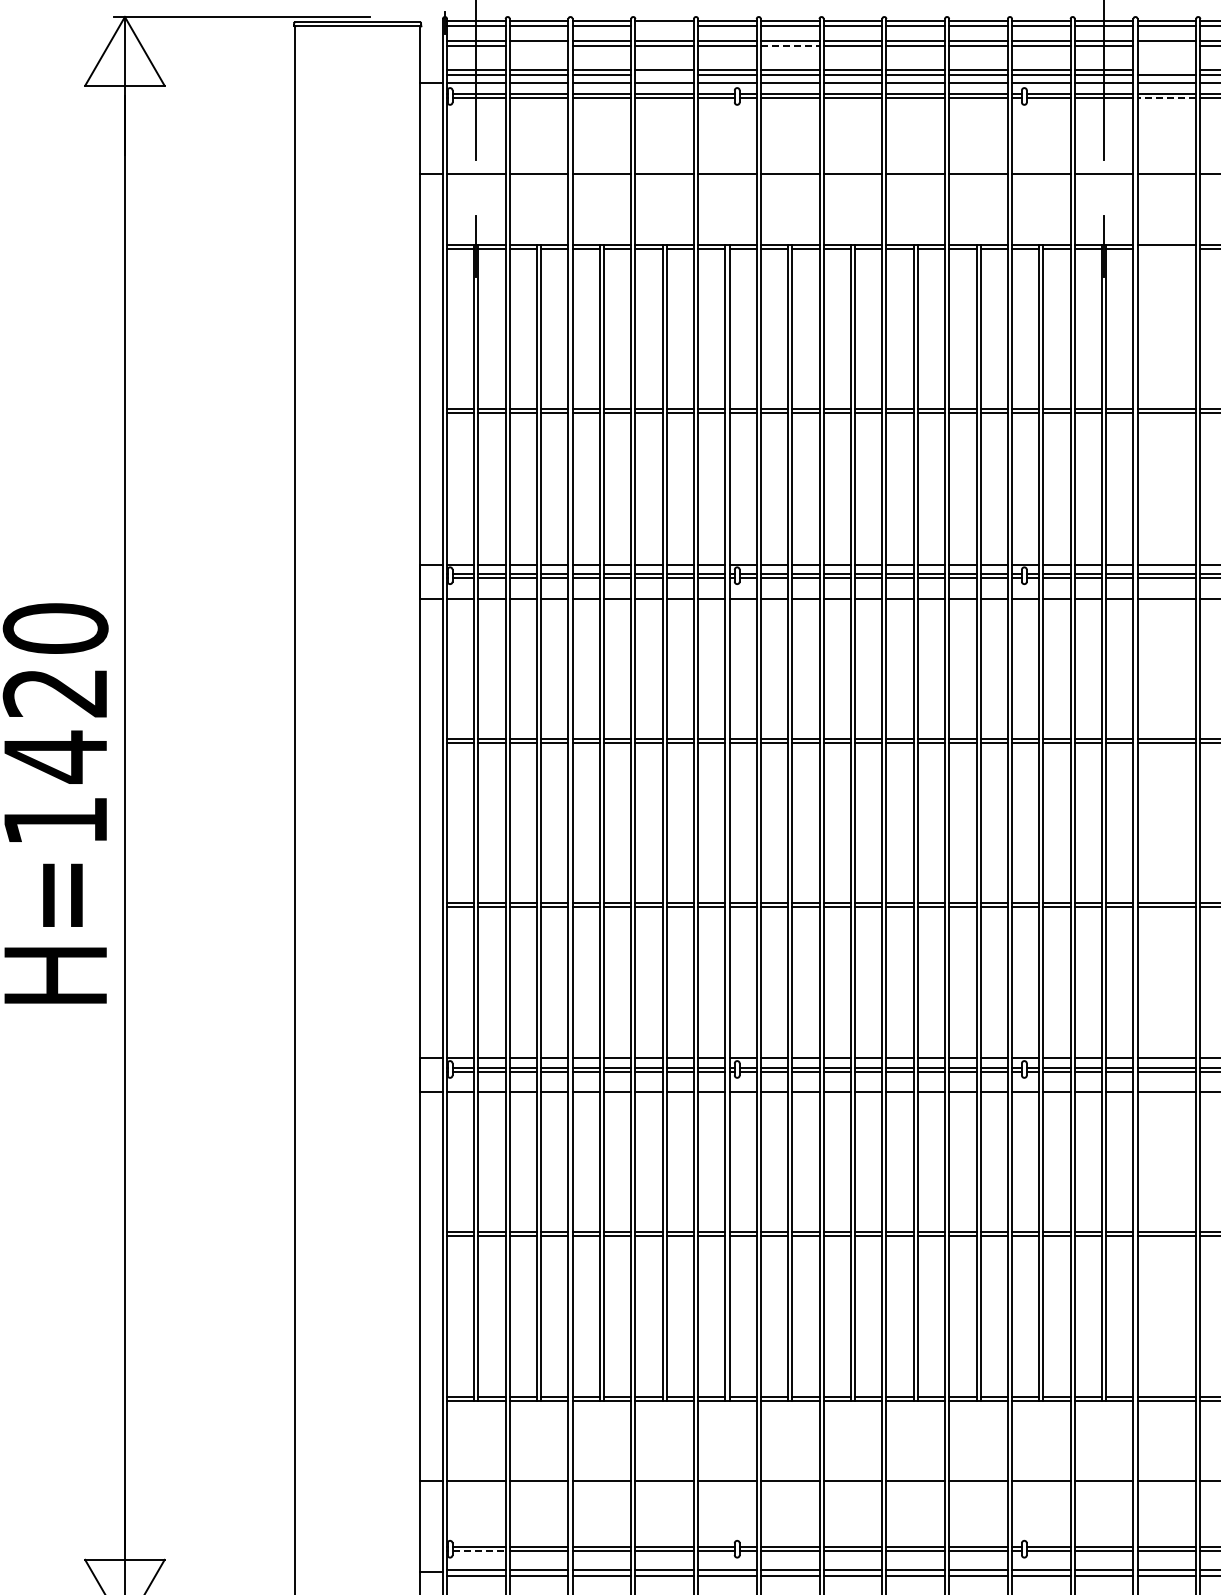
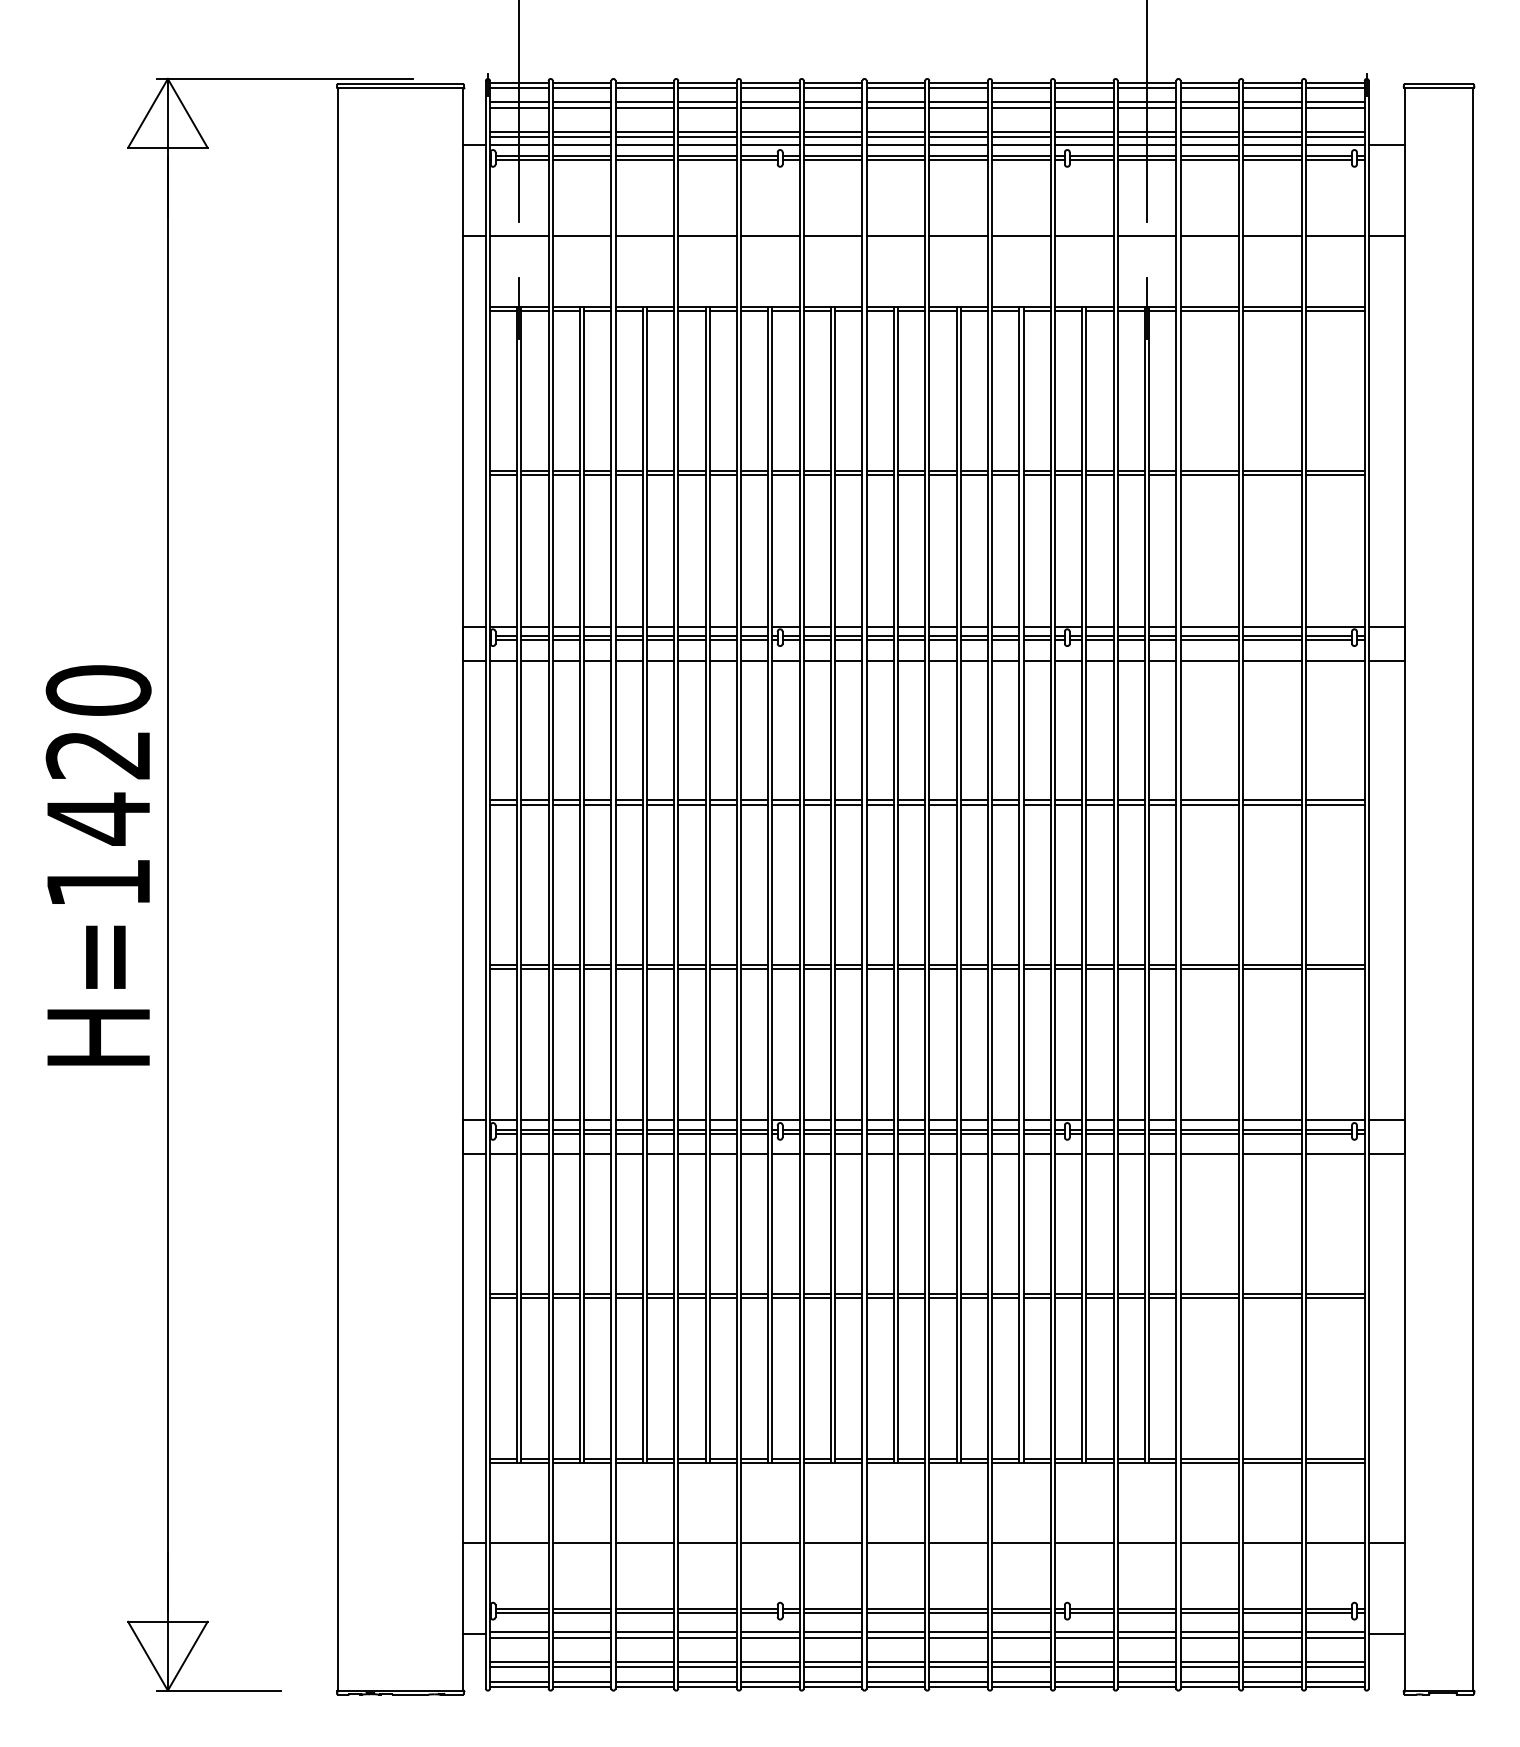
line: (664, 26) -> (707, 88), added
line: (538, 45) -> (581, 107), added
line: (790, 45) -> (833, 107), dashed -> solid
line: (1166, 45) -> (1209, 107), added
line: (1166, 70) -> (1209, 132), added
line: (664, 75) -> (707, 137), added
line: (1166, 98) -> (1209, 160), dashed -> solid
line: (1166, 248) -> (1209, 310), added
line: (479, 1551) -> (522, 1613), dashed -> solid

